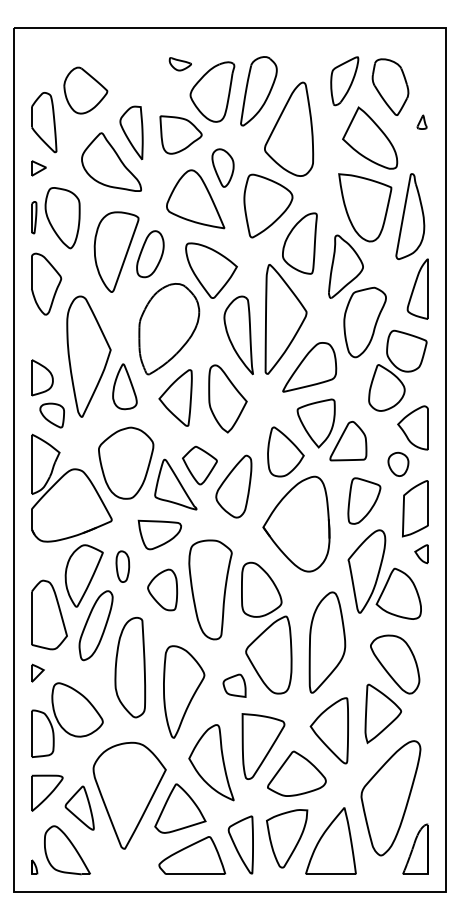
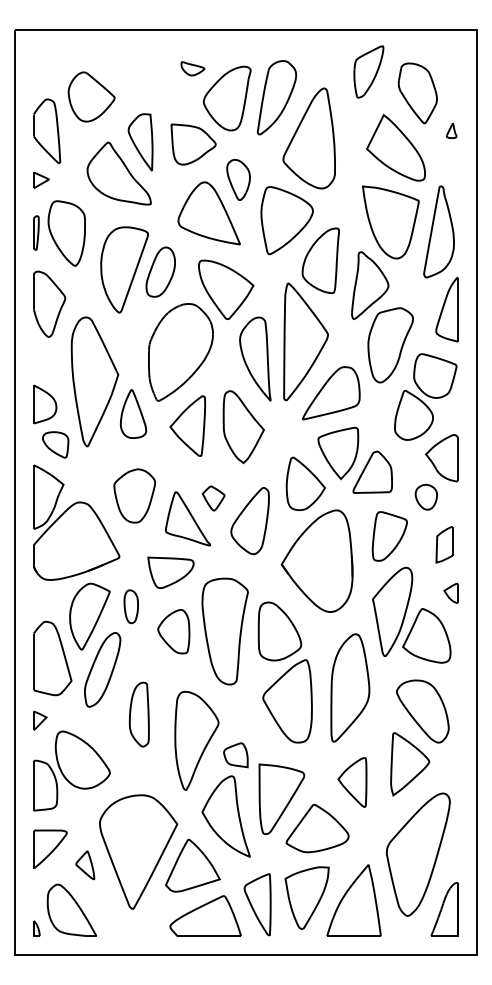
part: (344, 80) -> (368, 71), moved
part: (125, 462) -> (134, 495), size x0.7
part: (199, 465) -> (213, 498), size x0.6
part: (415, 508) -> (444, 544), size x0.6
part: (130, 667) -> (139, 714), size x0.6
part: (234, 686) -> (235, 755), moved
part: (329, 730) -> (352, 782), size x0.7
part: (80, 808) -> (85, 865), size x0.6

